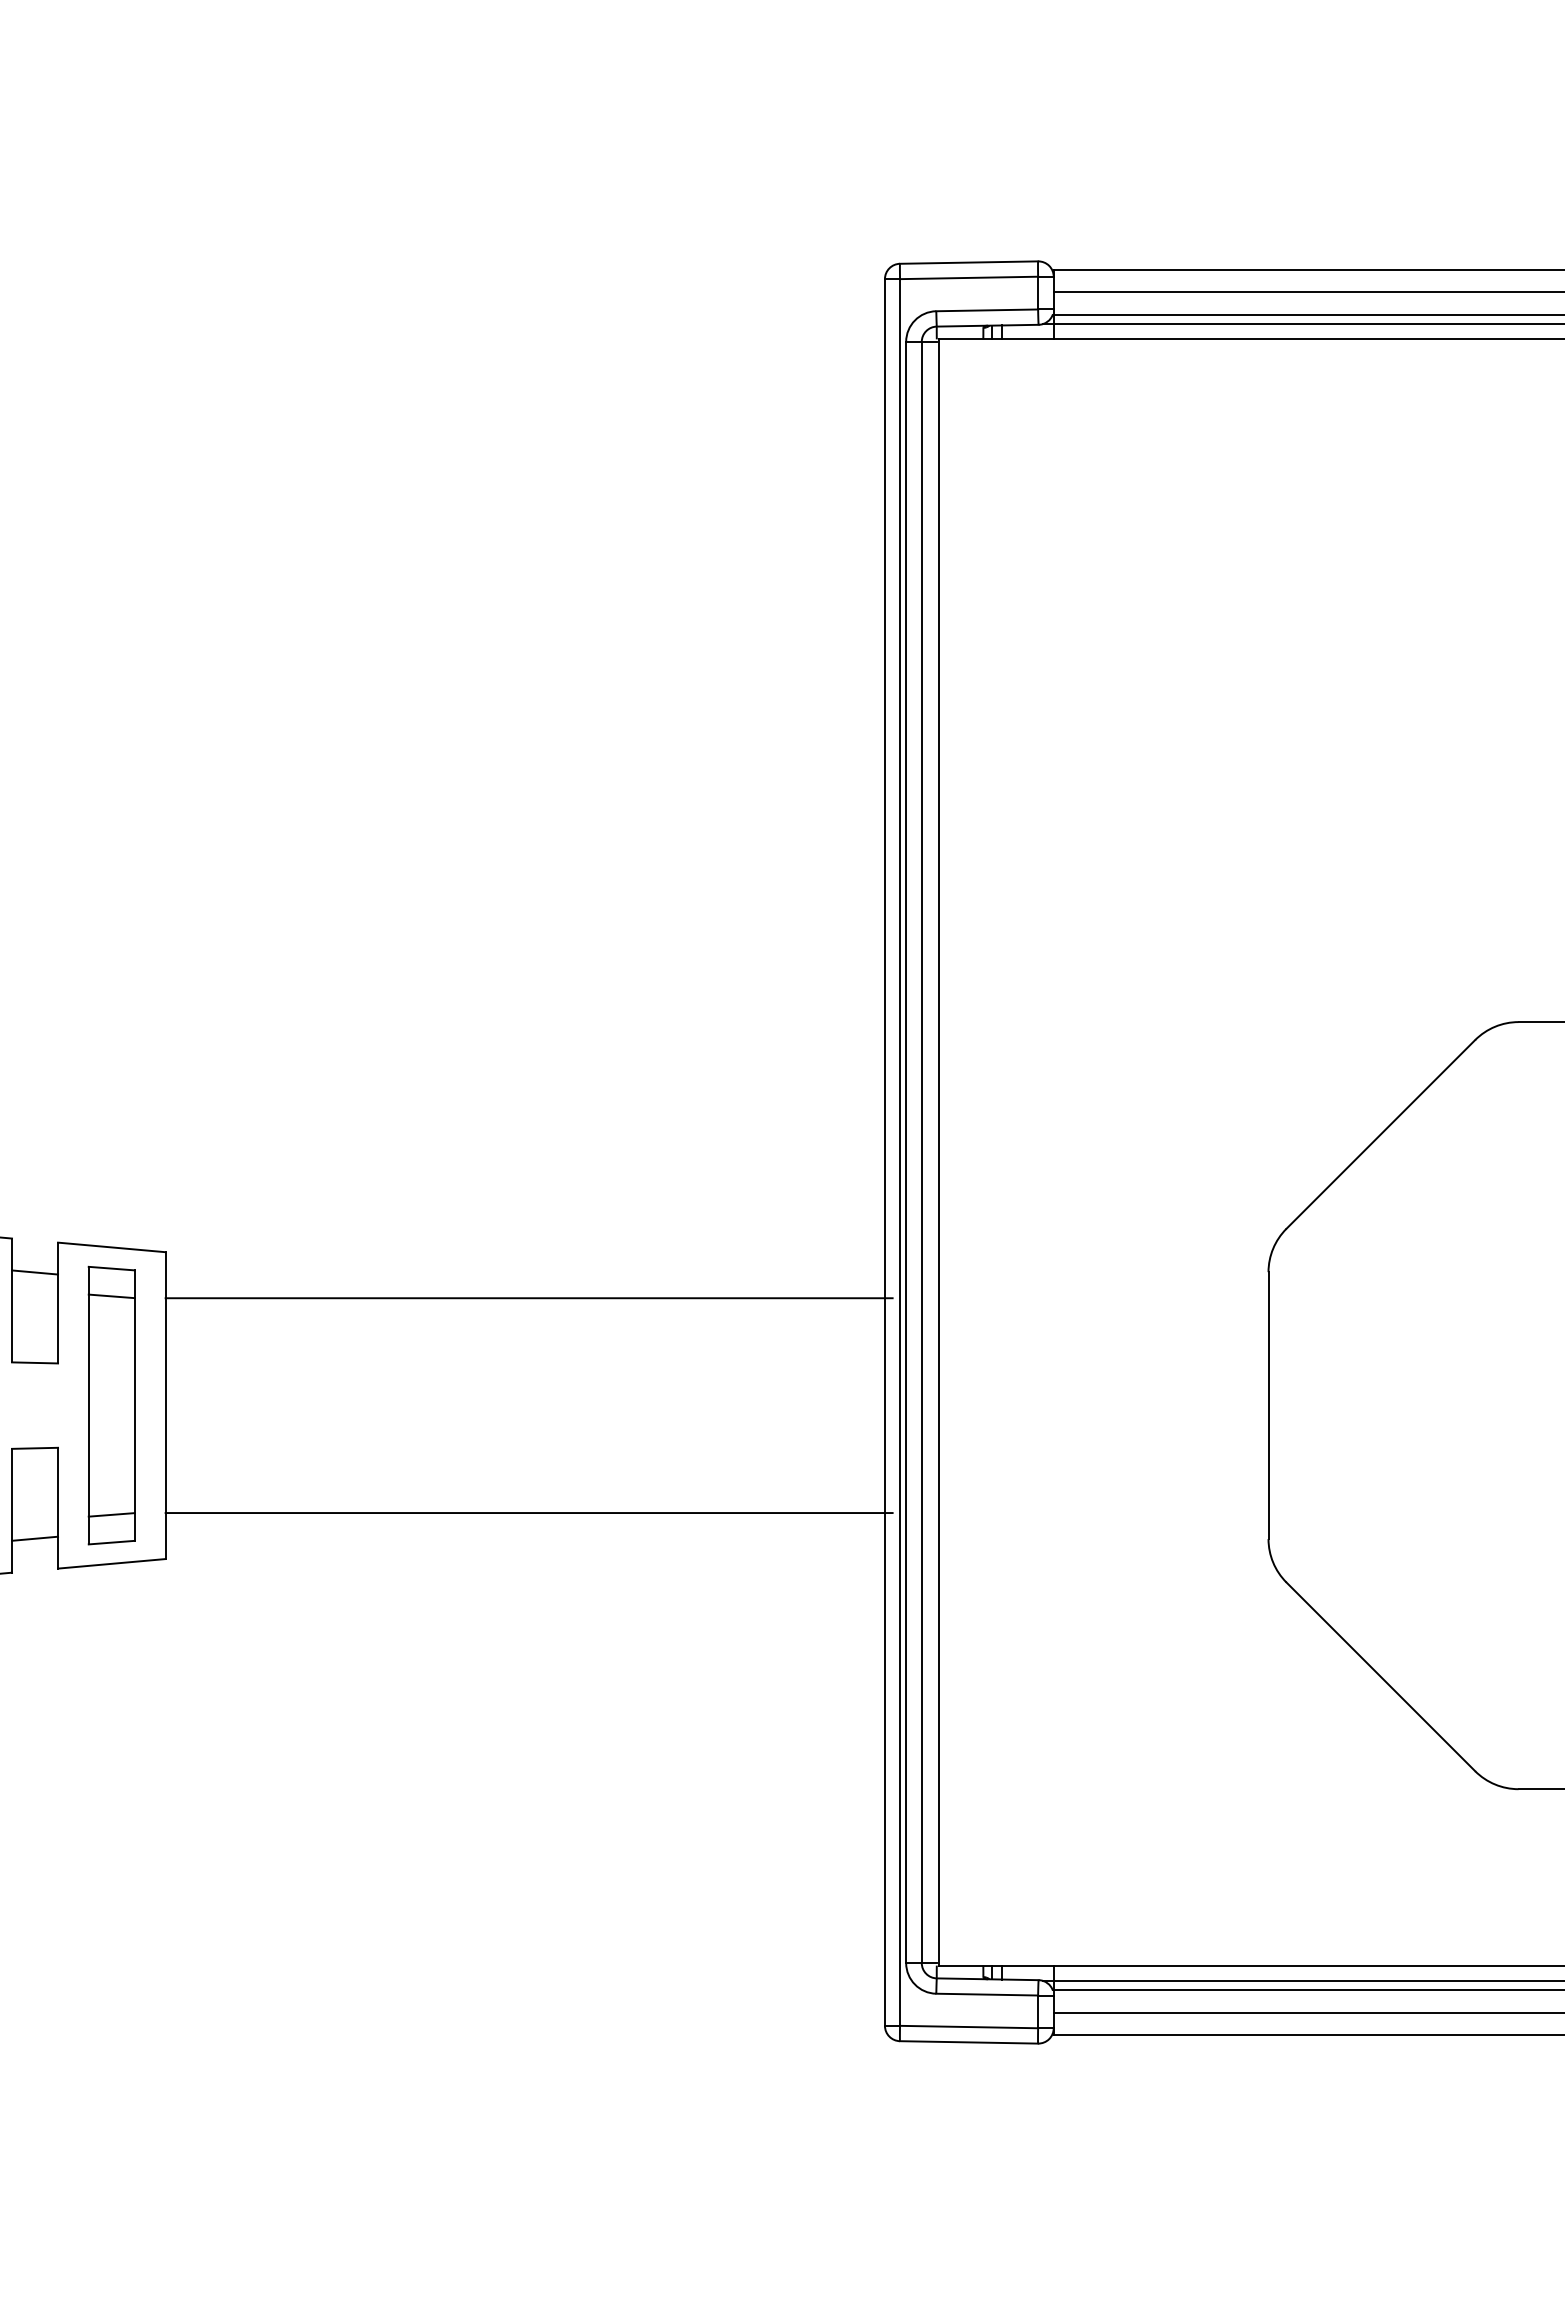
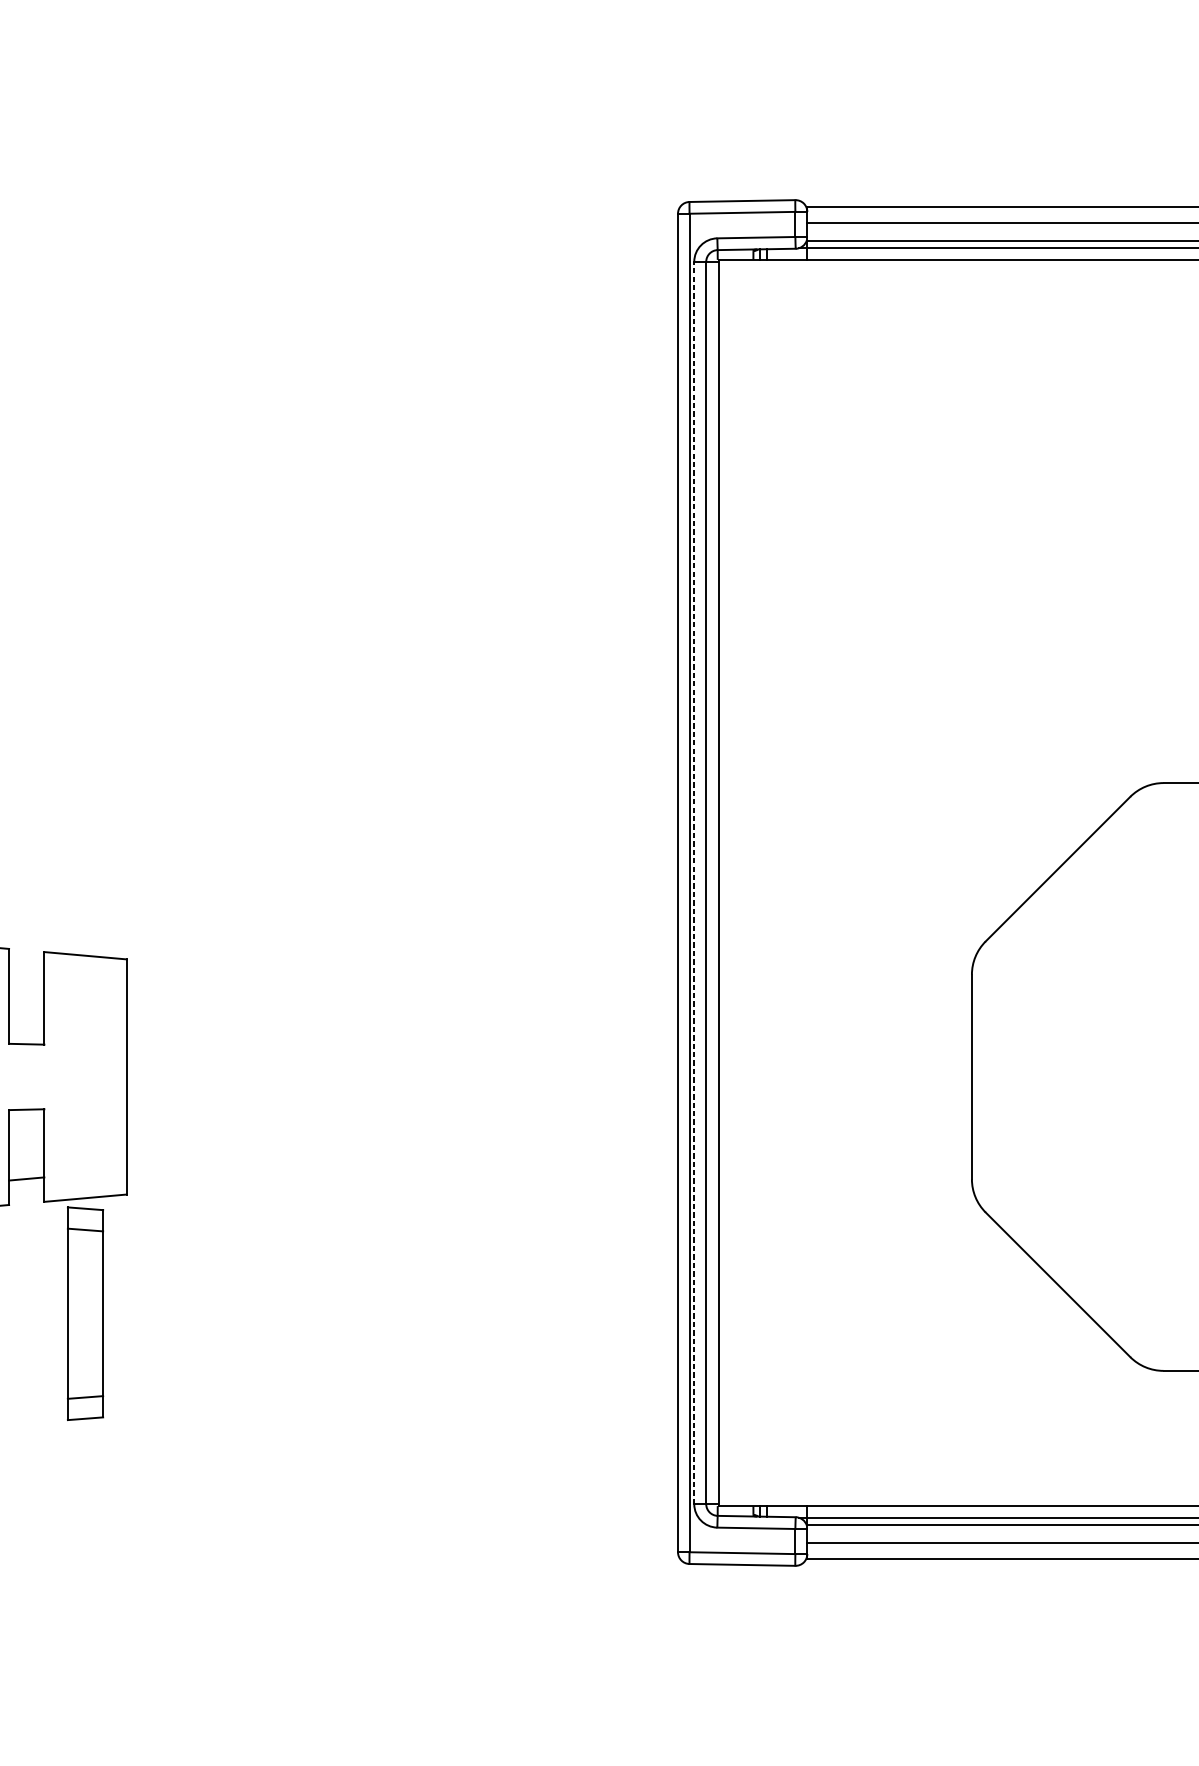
line: (906, 1152) -> (694, 883), solid -> dashed
line: (35, 1272) -> (27, 974), removed
line: (528, 1298) -> (404, 994), removed
part: (111, 1405) -> (85, 1313), moved
line: (528, 1513) -> (404, 1159), removed

